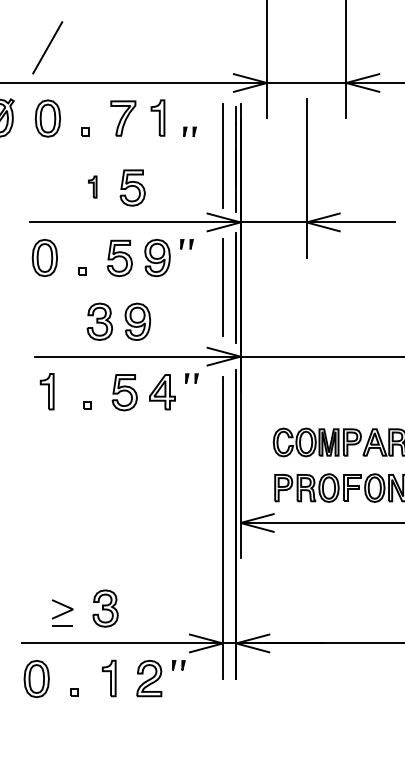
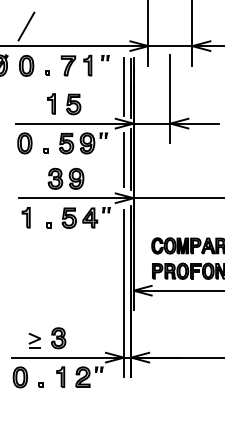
part: (189, 132) -> (105, 58), moved
part: (92, 186) -> (51, 103), size x1.67

